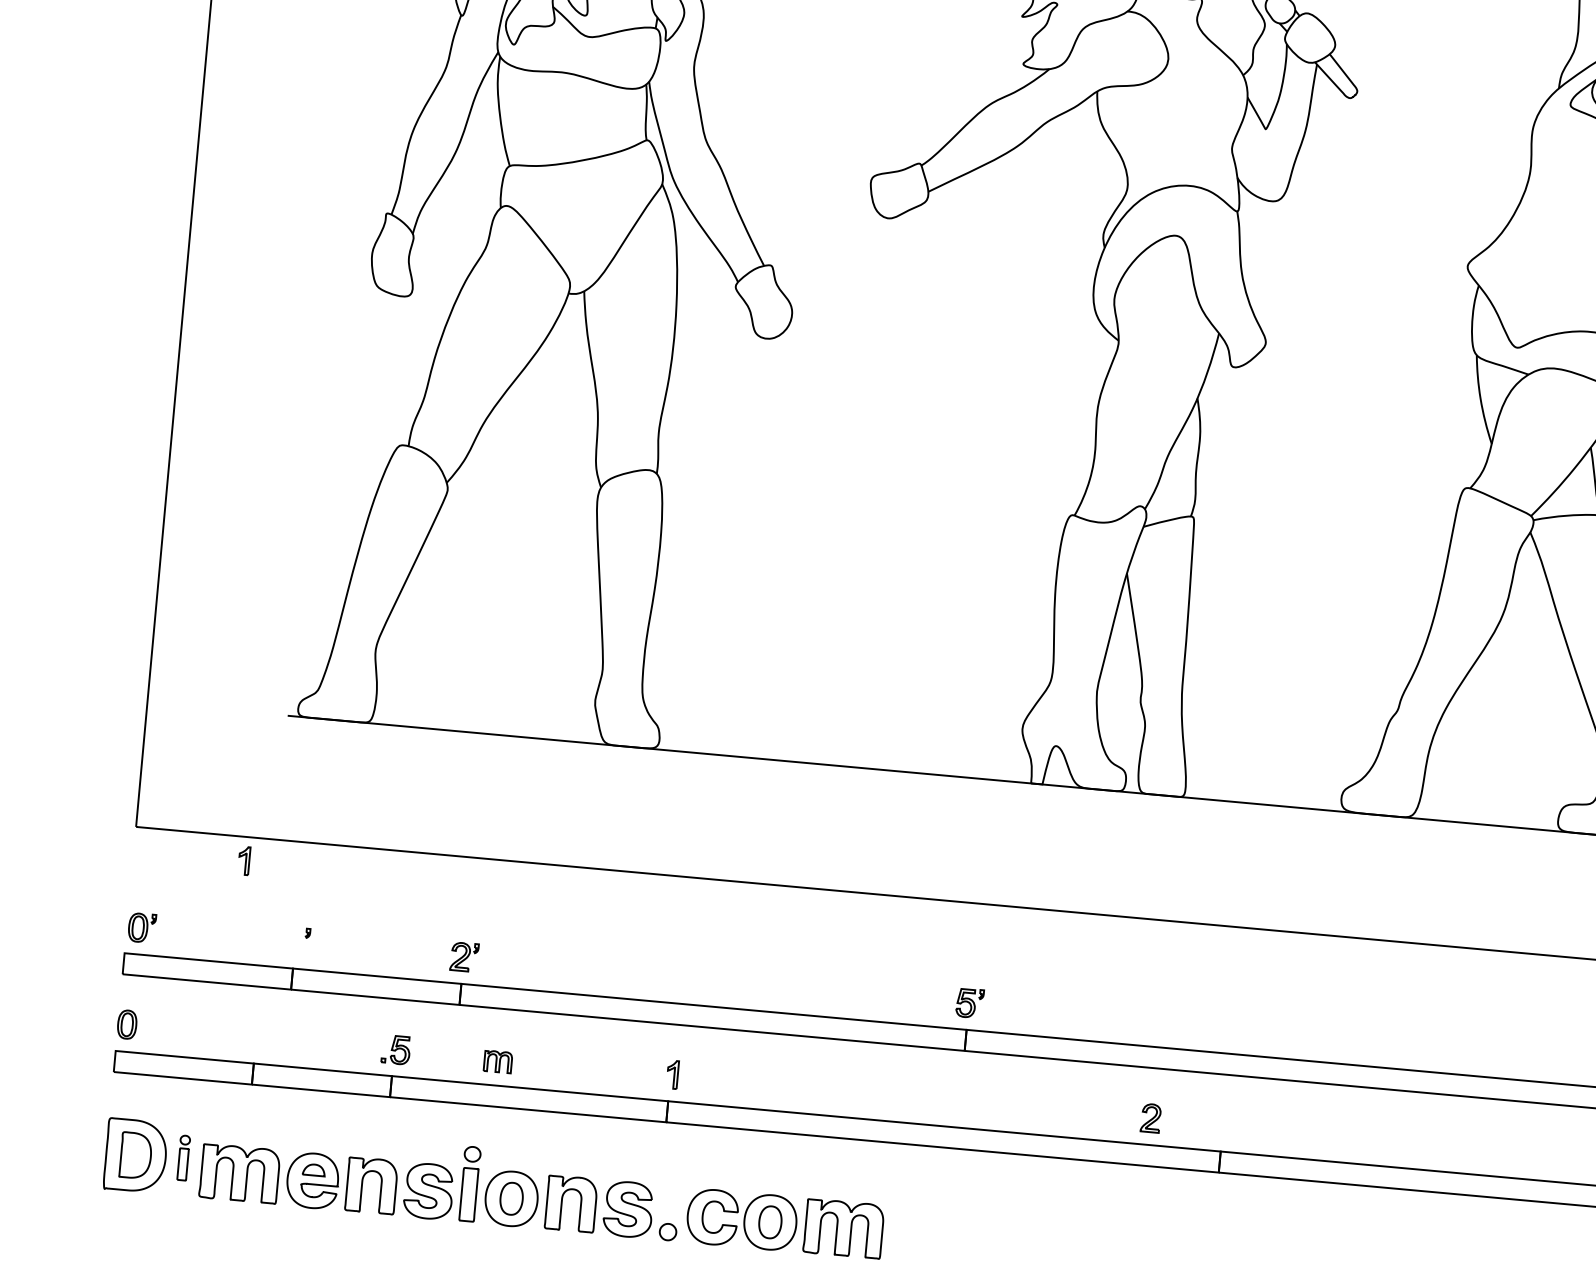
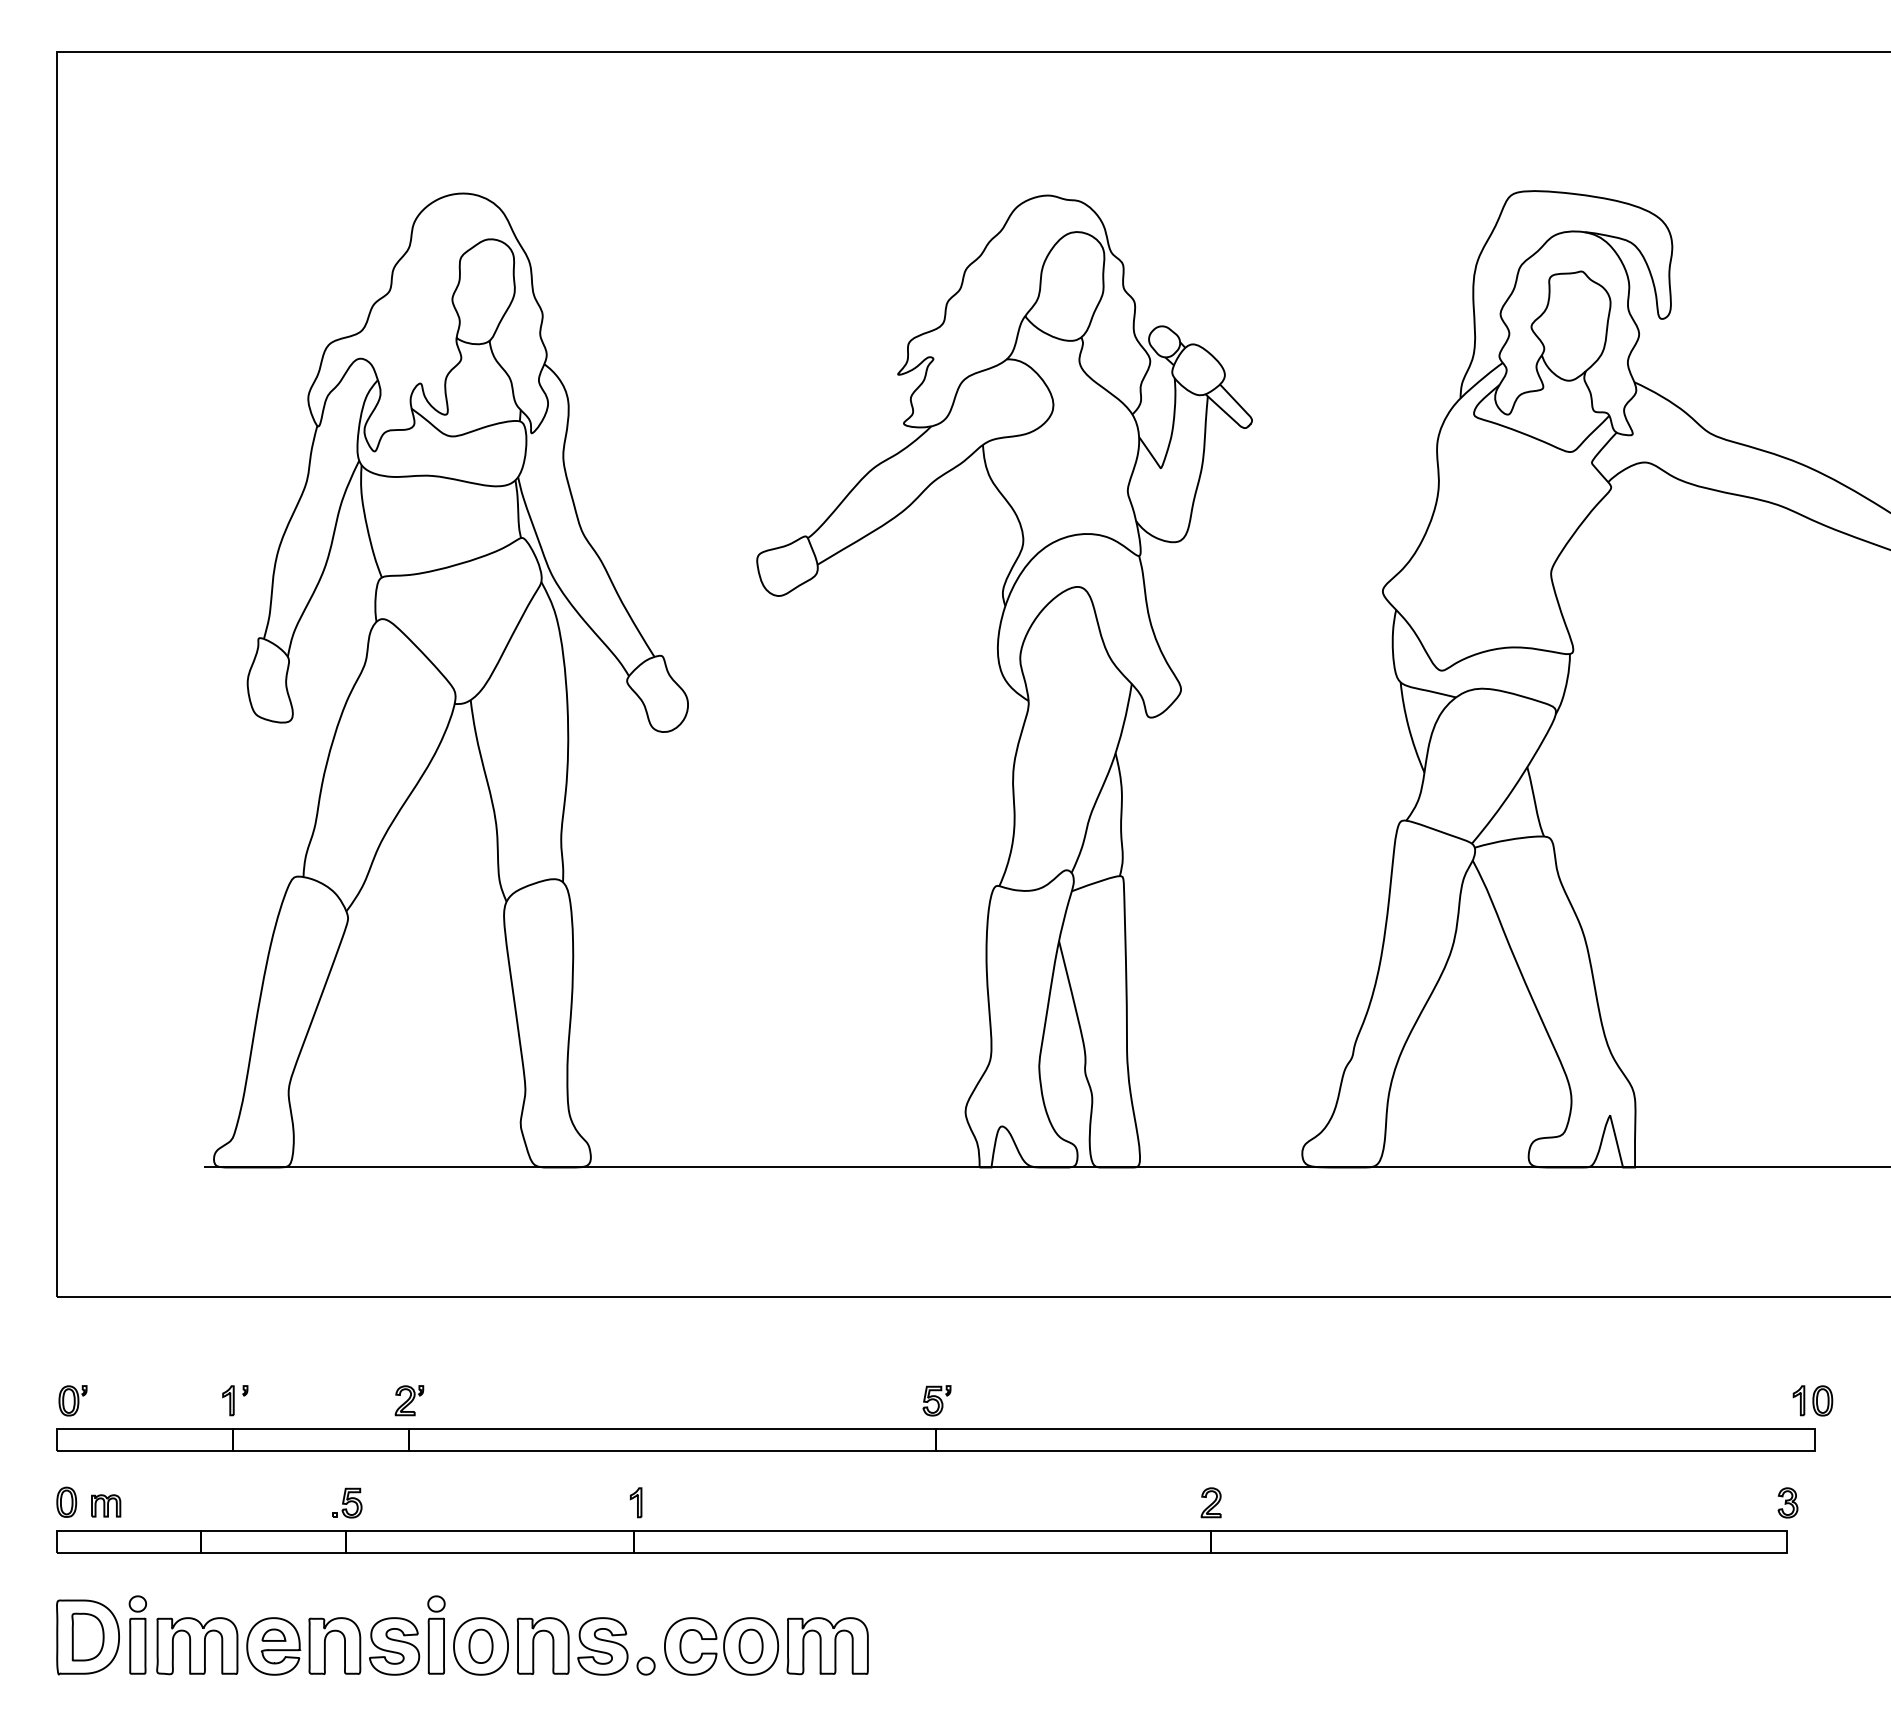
part: (244, 860) -> (228, 1400), moved
part: (498, 1061) -> (106, 1505), moved
part: (1150, 1117) -> (1210, 1502), moved
part: (183, 1157) -> (137, 1634), size x1.67

